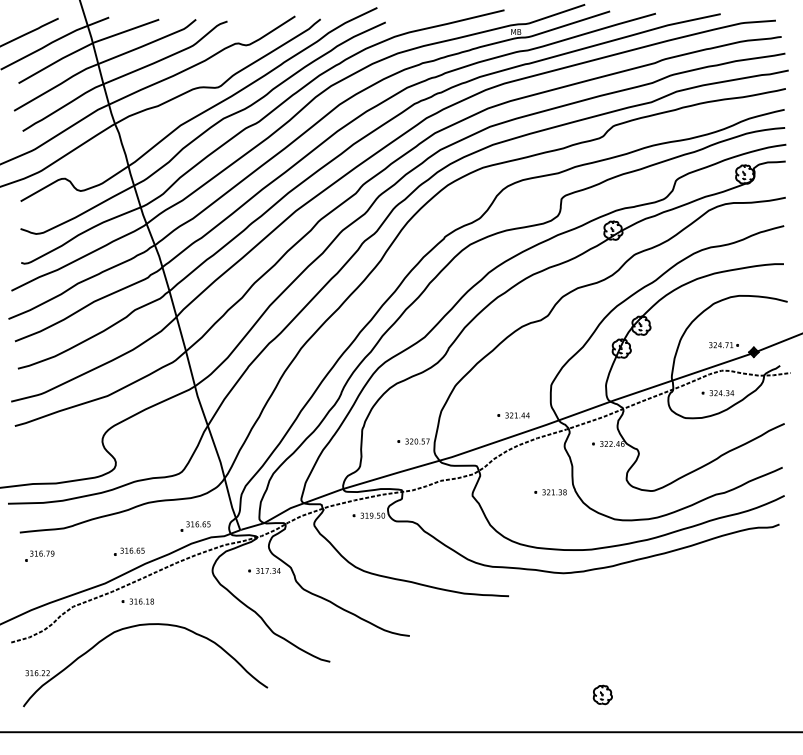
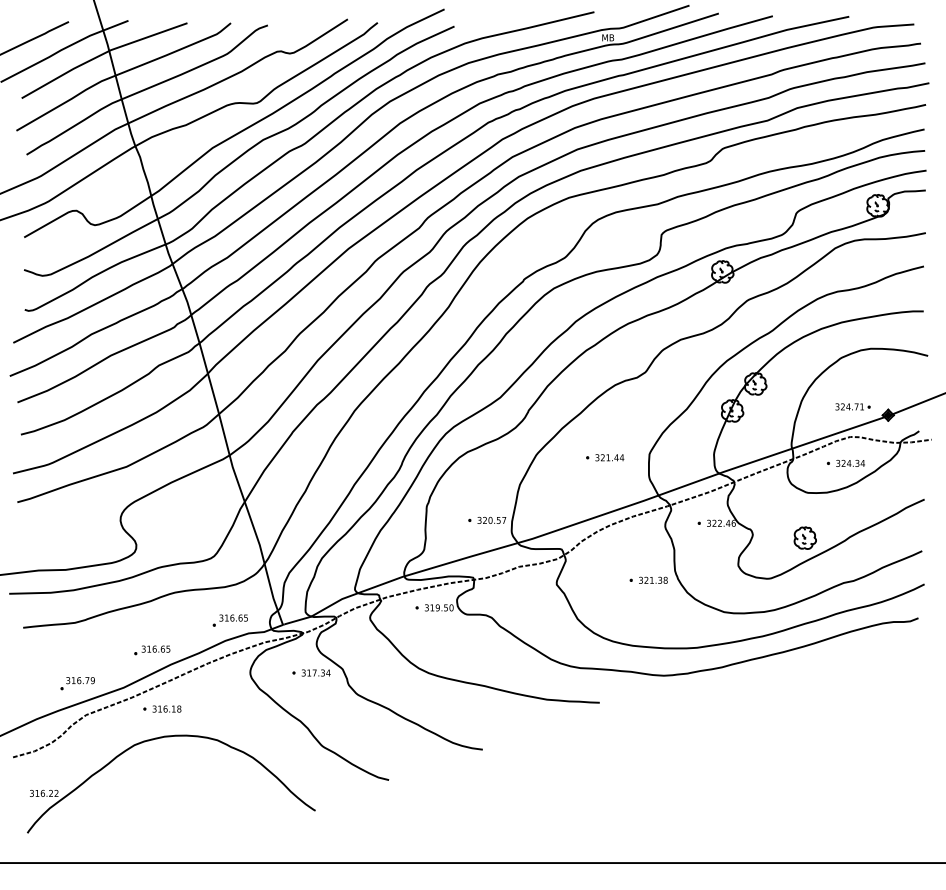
part: (513, 415) -> (605, 457), moved
part: (39, 556) -> (77, 683), moved
part: (602, 694) -> (804, 537), moved

